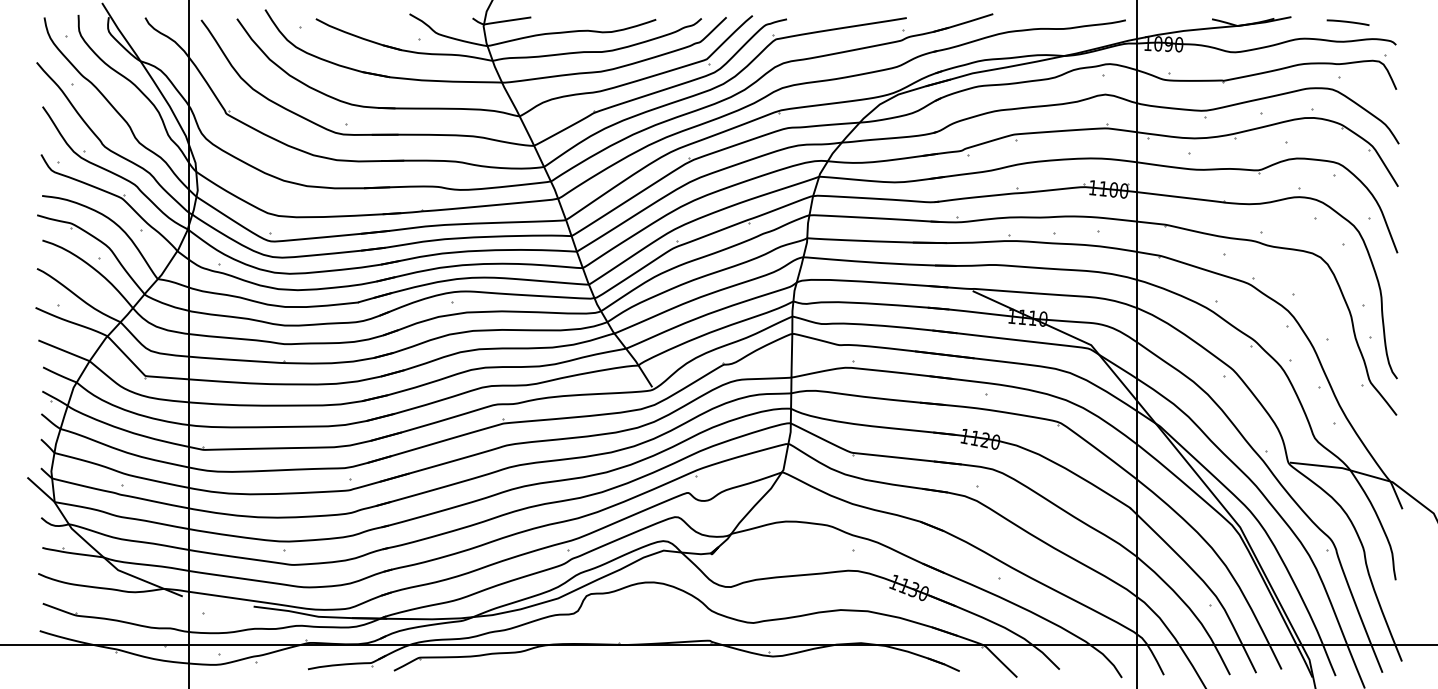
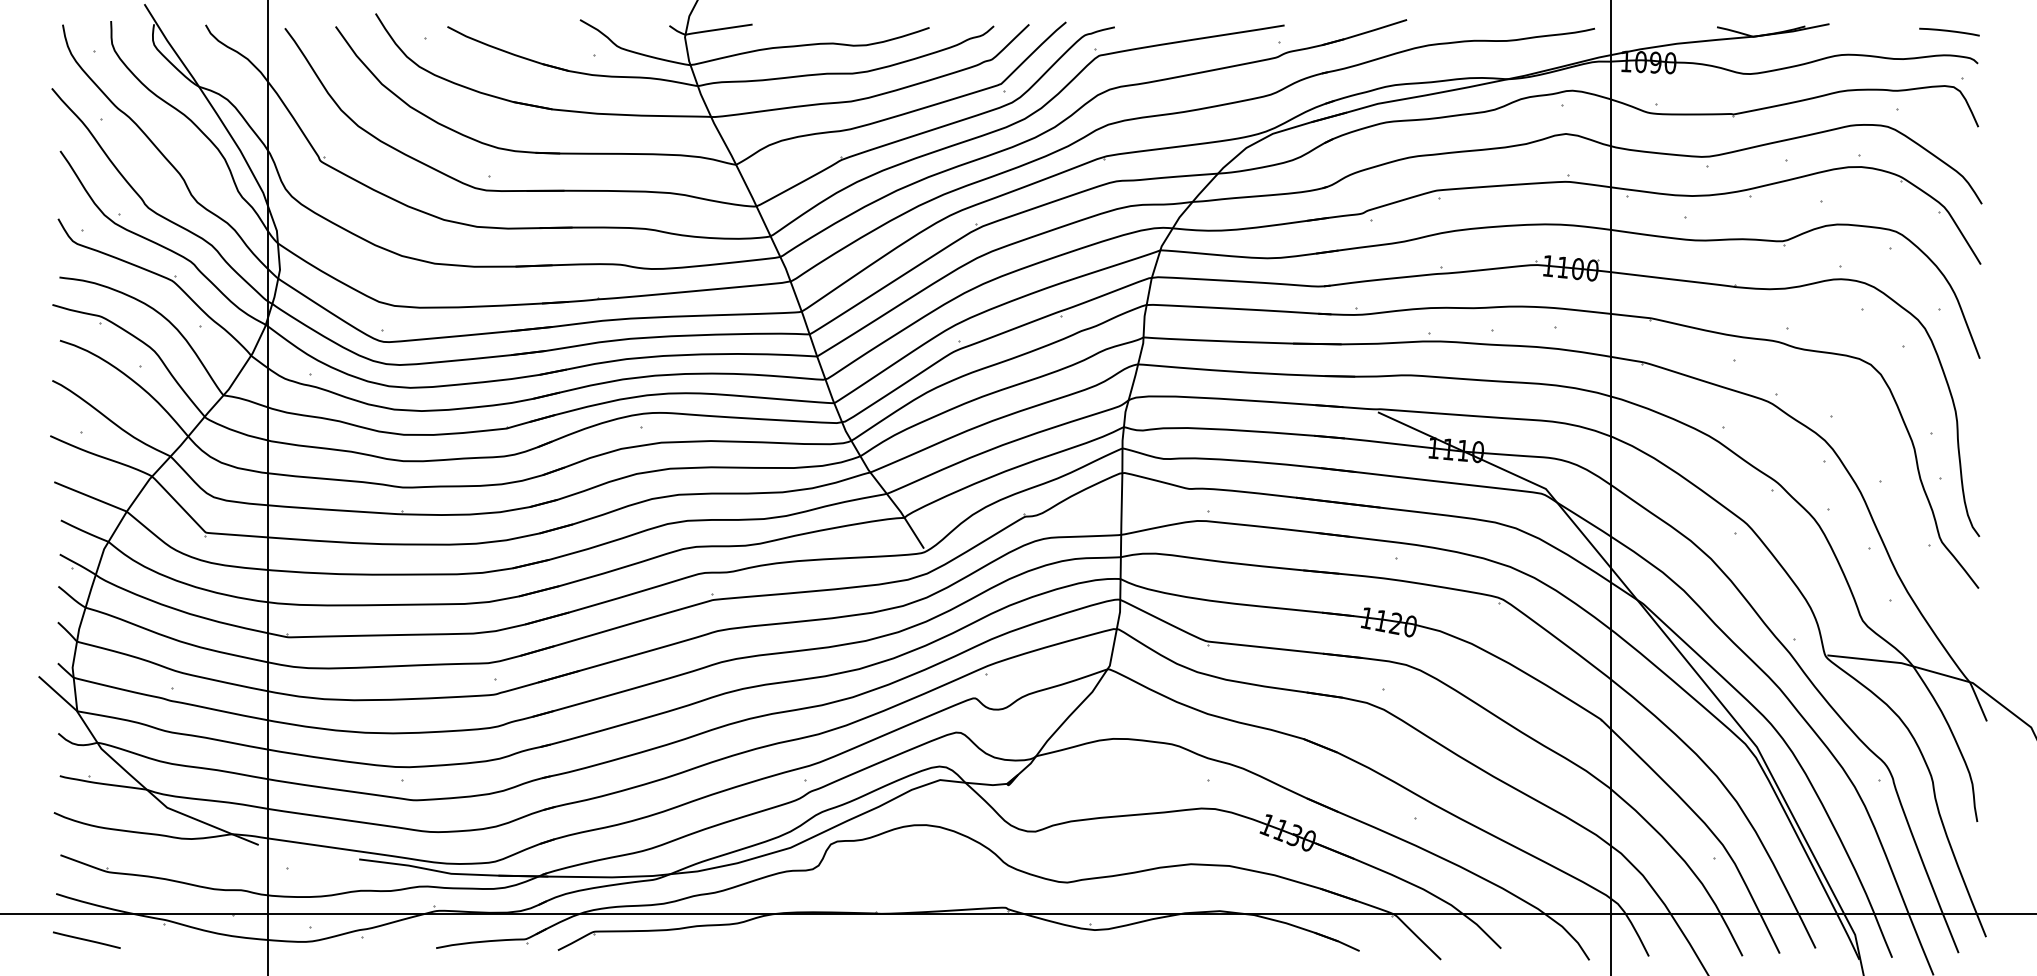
line: (1347, 22) -> (1948, 31), moved
line: (61, 663) -> (86, 939), added

